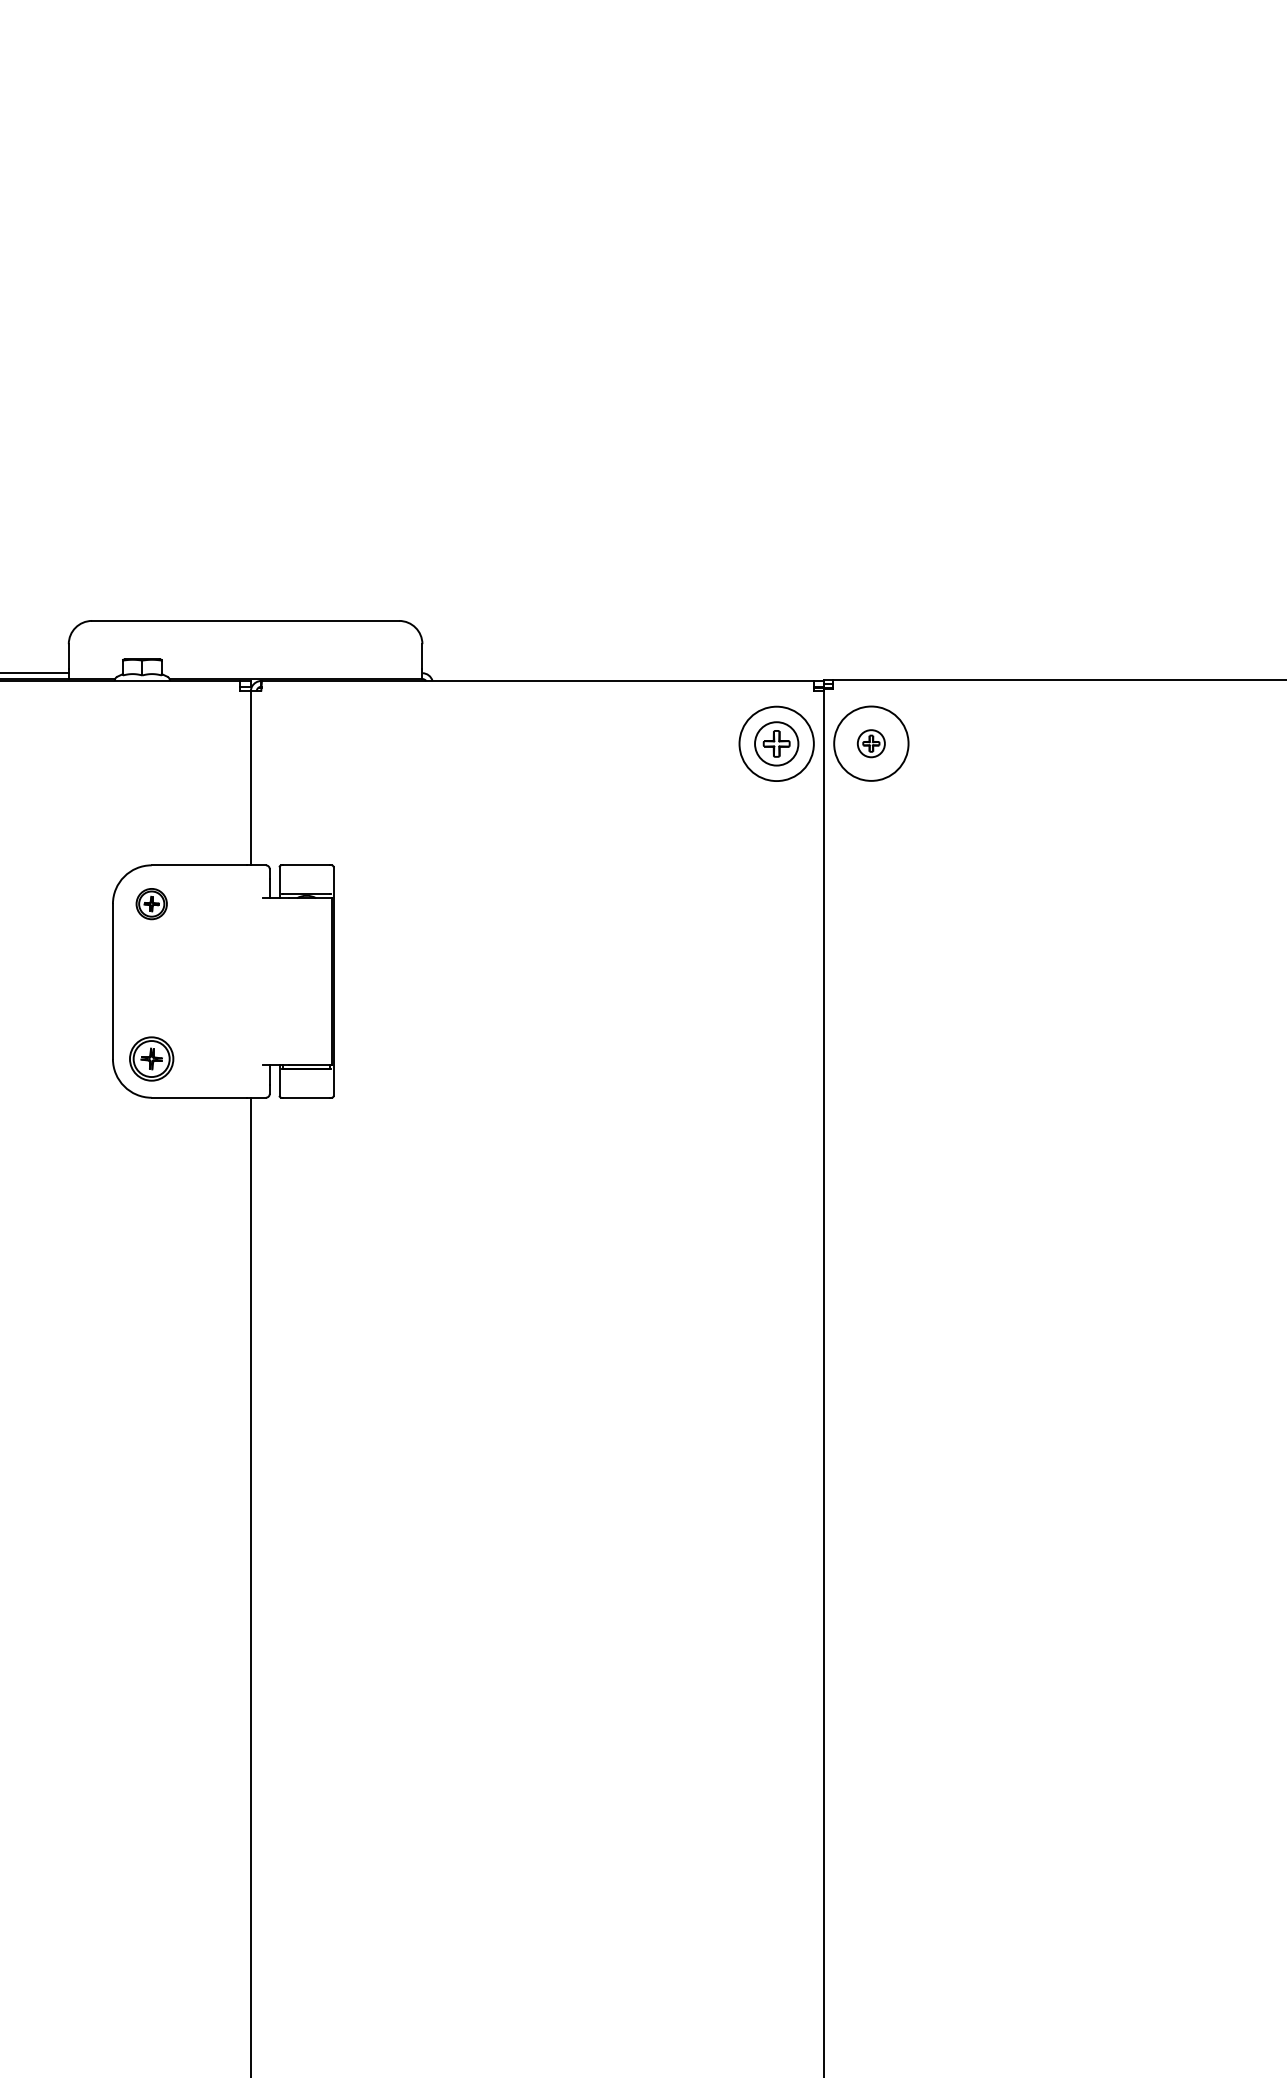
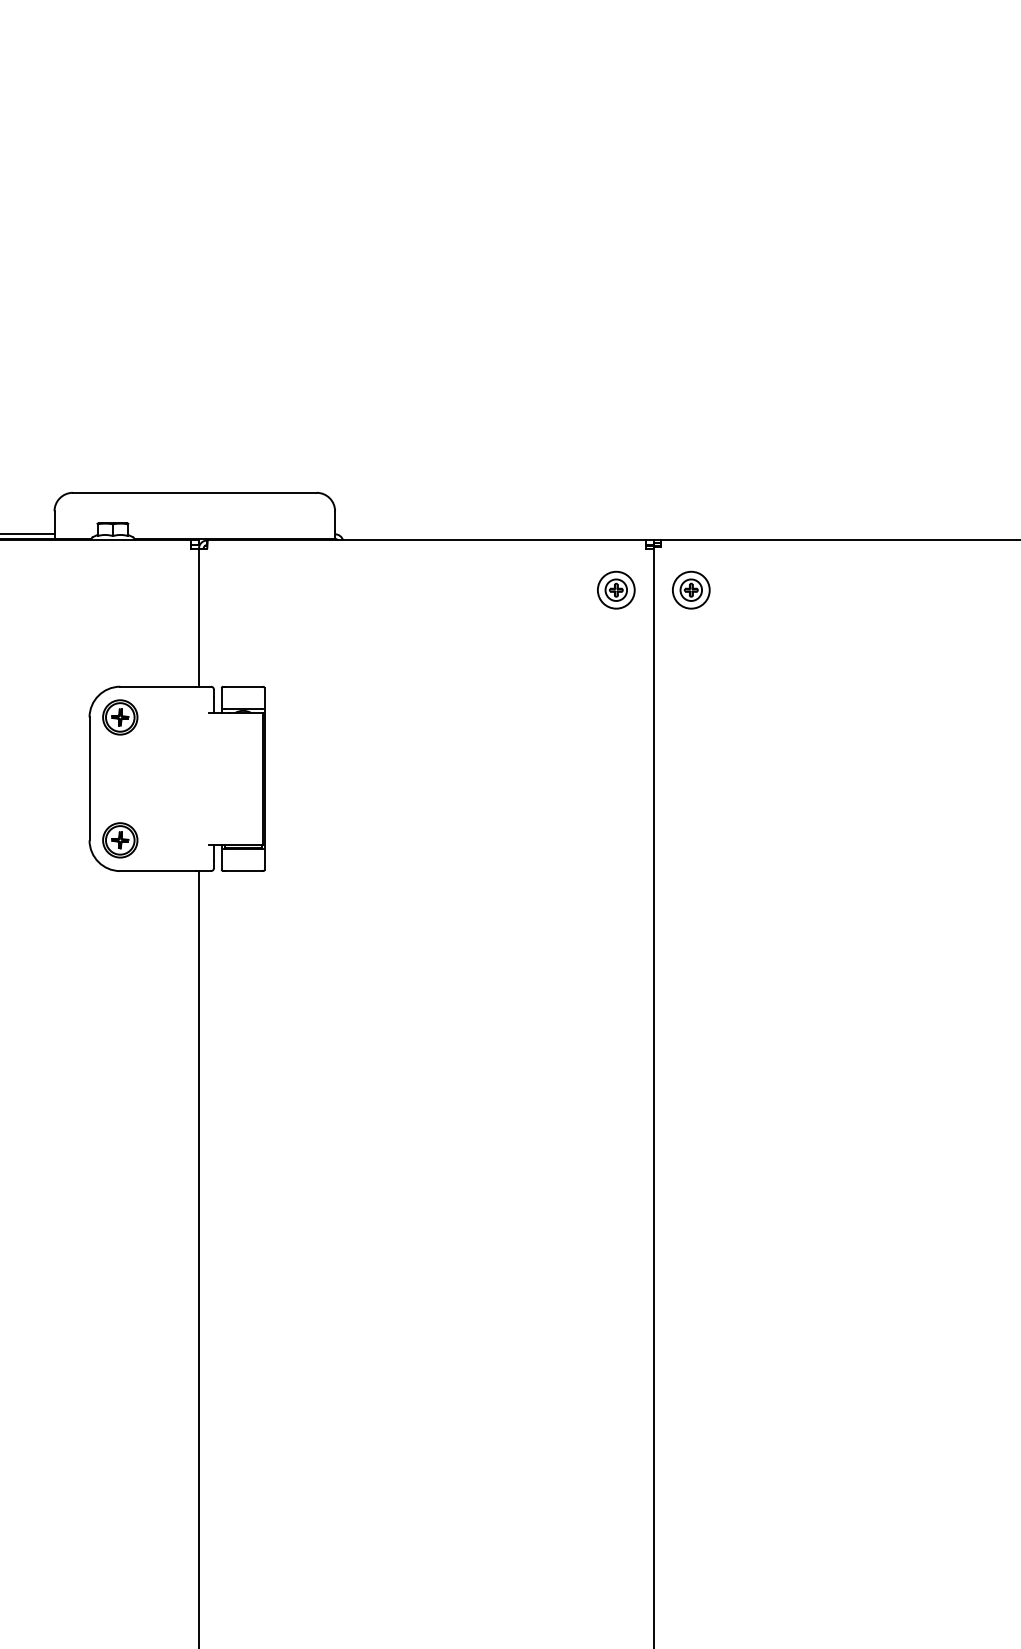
part: (777, 742) -> (616, 589), size x0.62
circle: (870, 742) -> (690, 589), size x0.62
part: (151, 904) -> (120, 717), size x1.43

